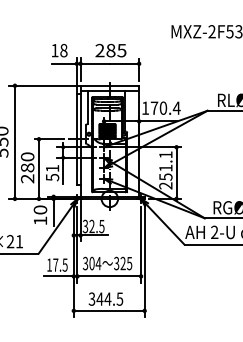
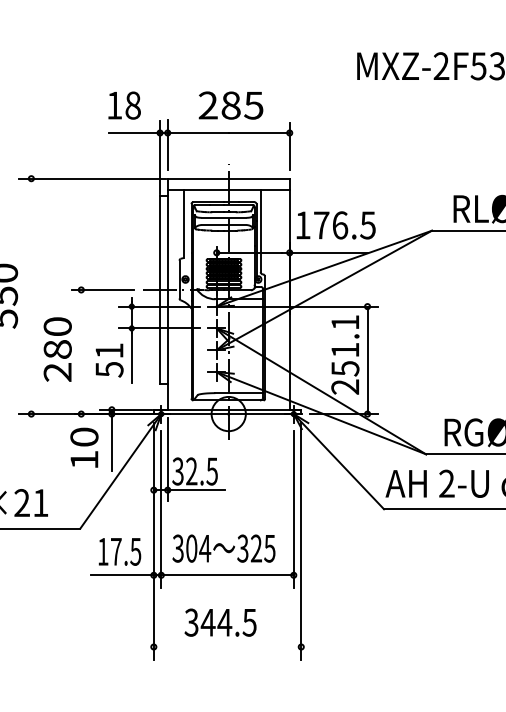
text: (169, 107) -> (352, 223), 170.4 -> 176.5
line: (14, 141) -> (30, 294), removed
line: (38, 168) -> (80, 350), removed
line: (108, 310) -> (225, 646), removed

